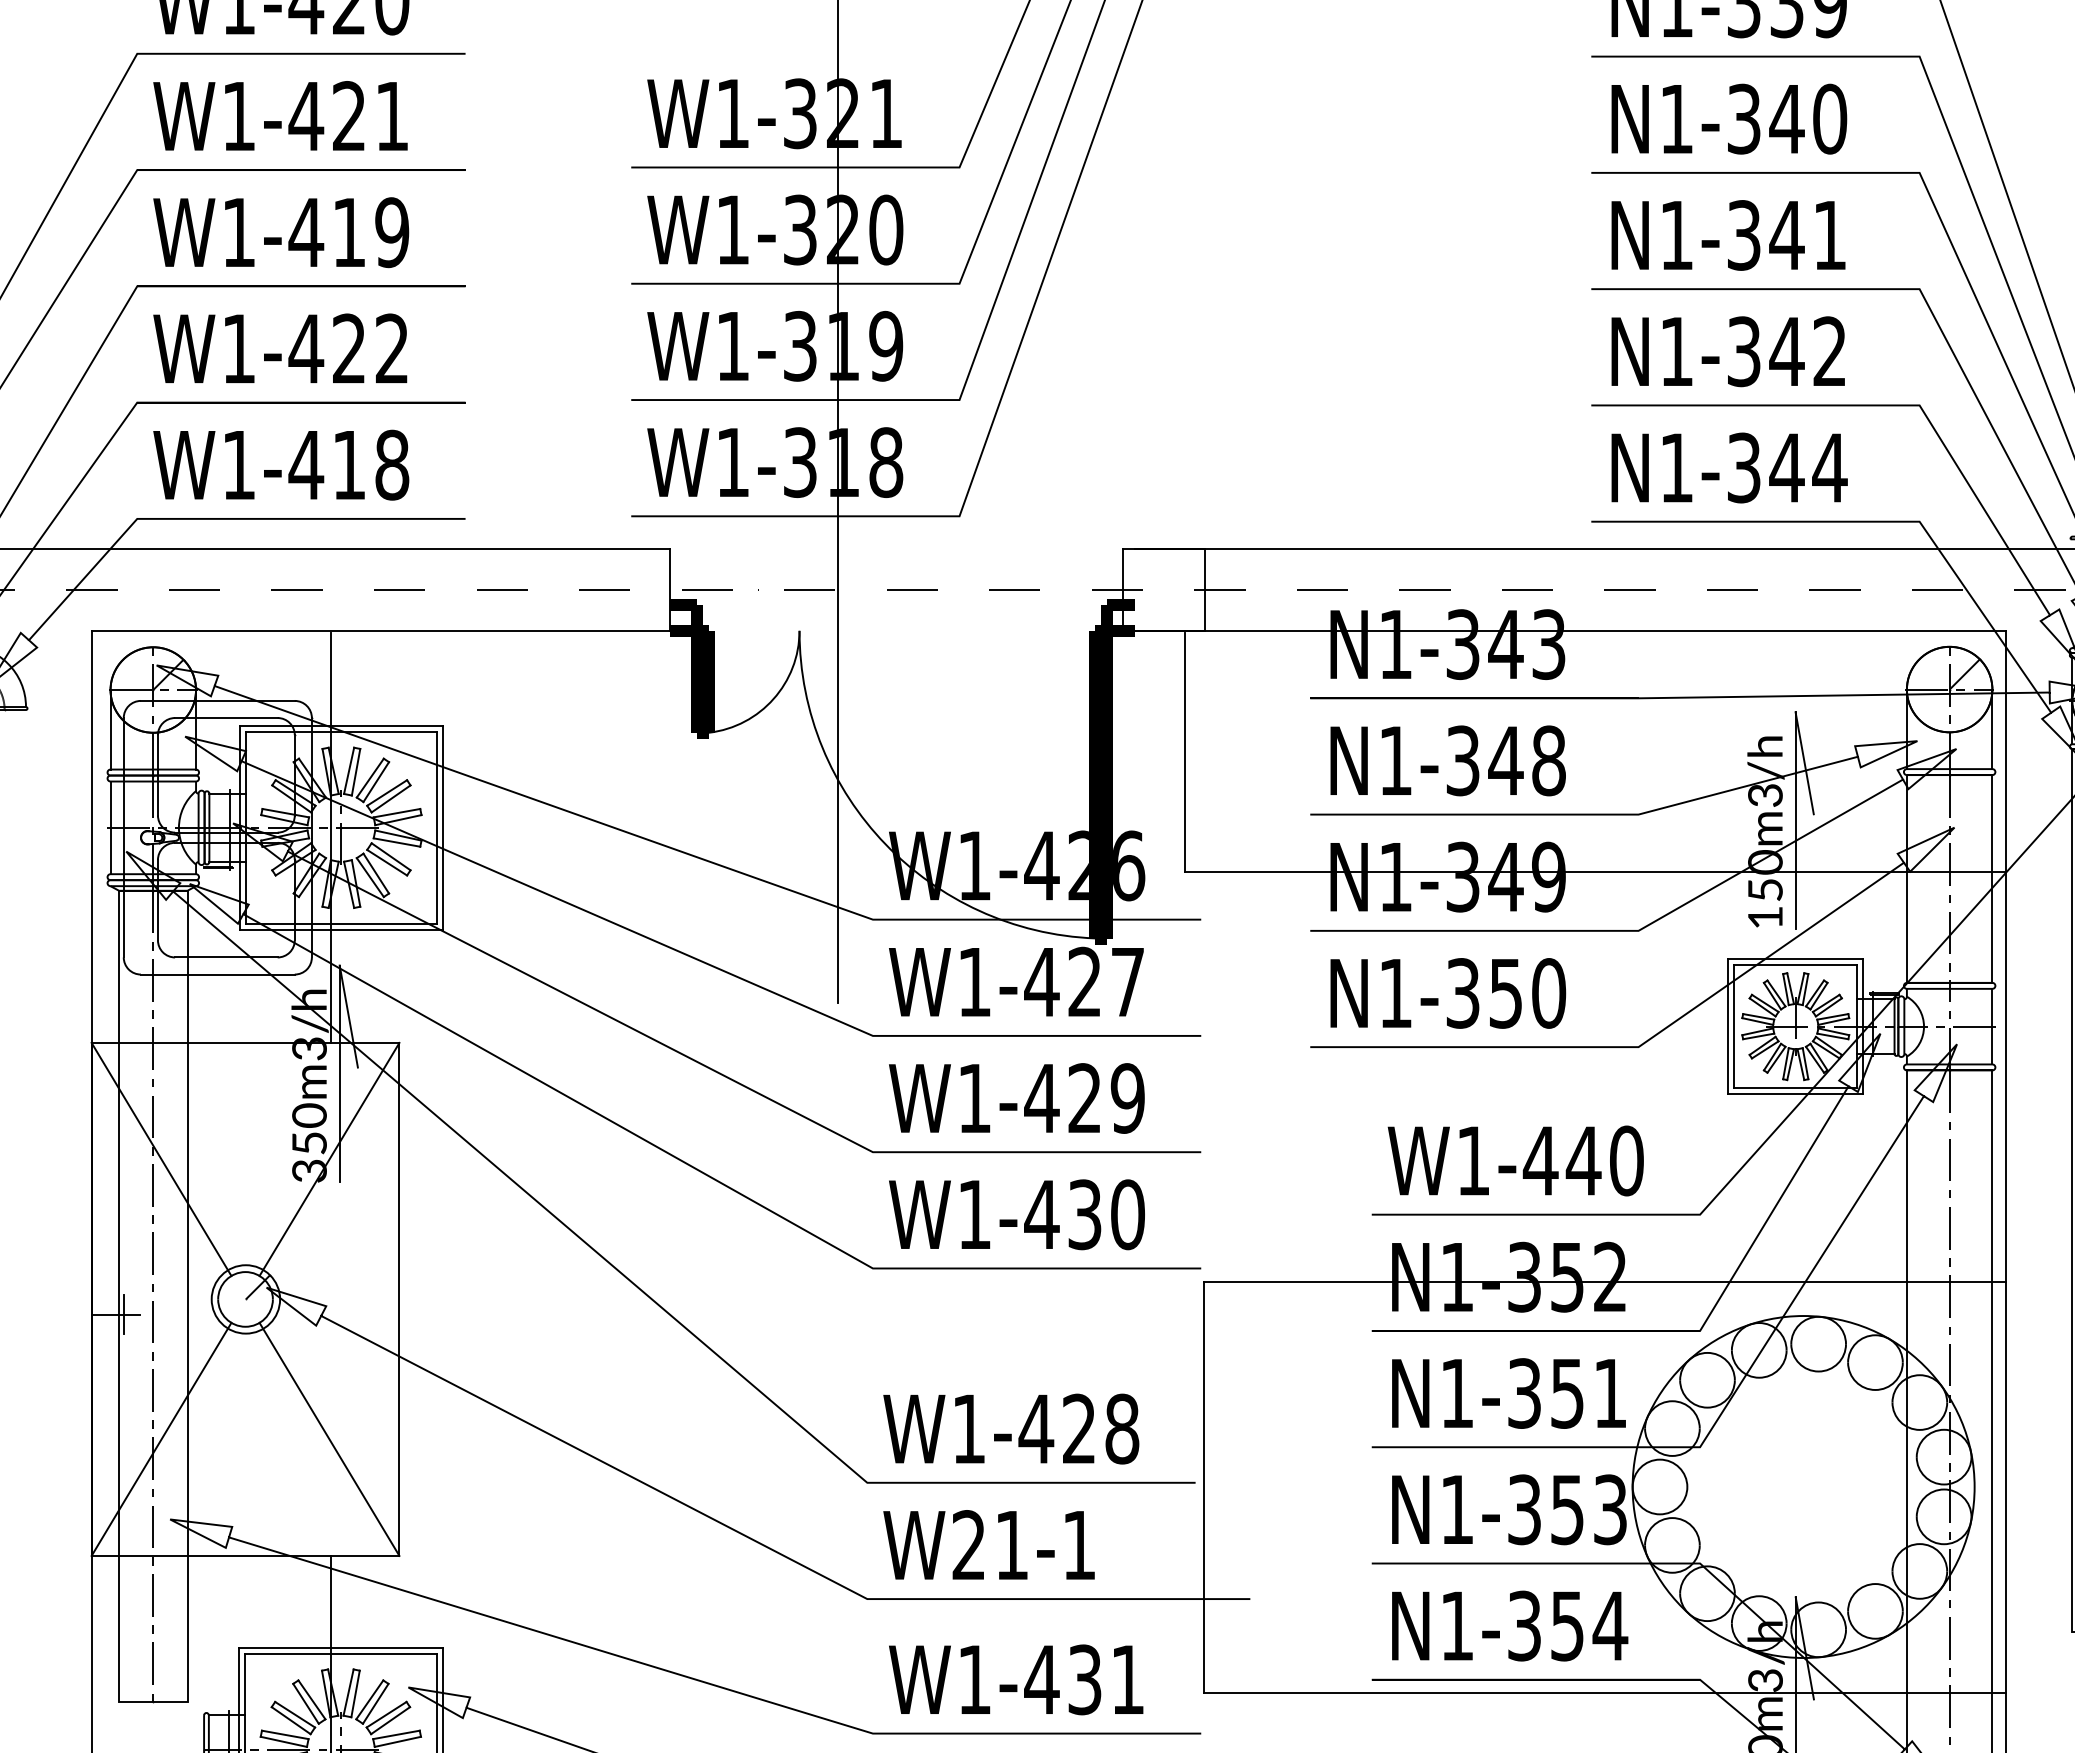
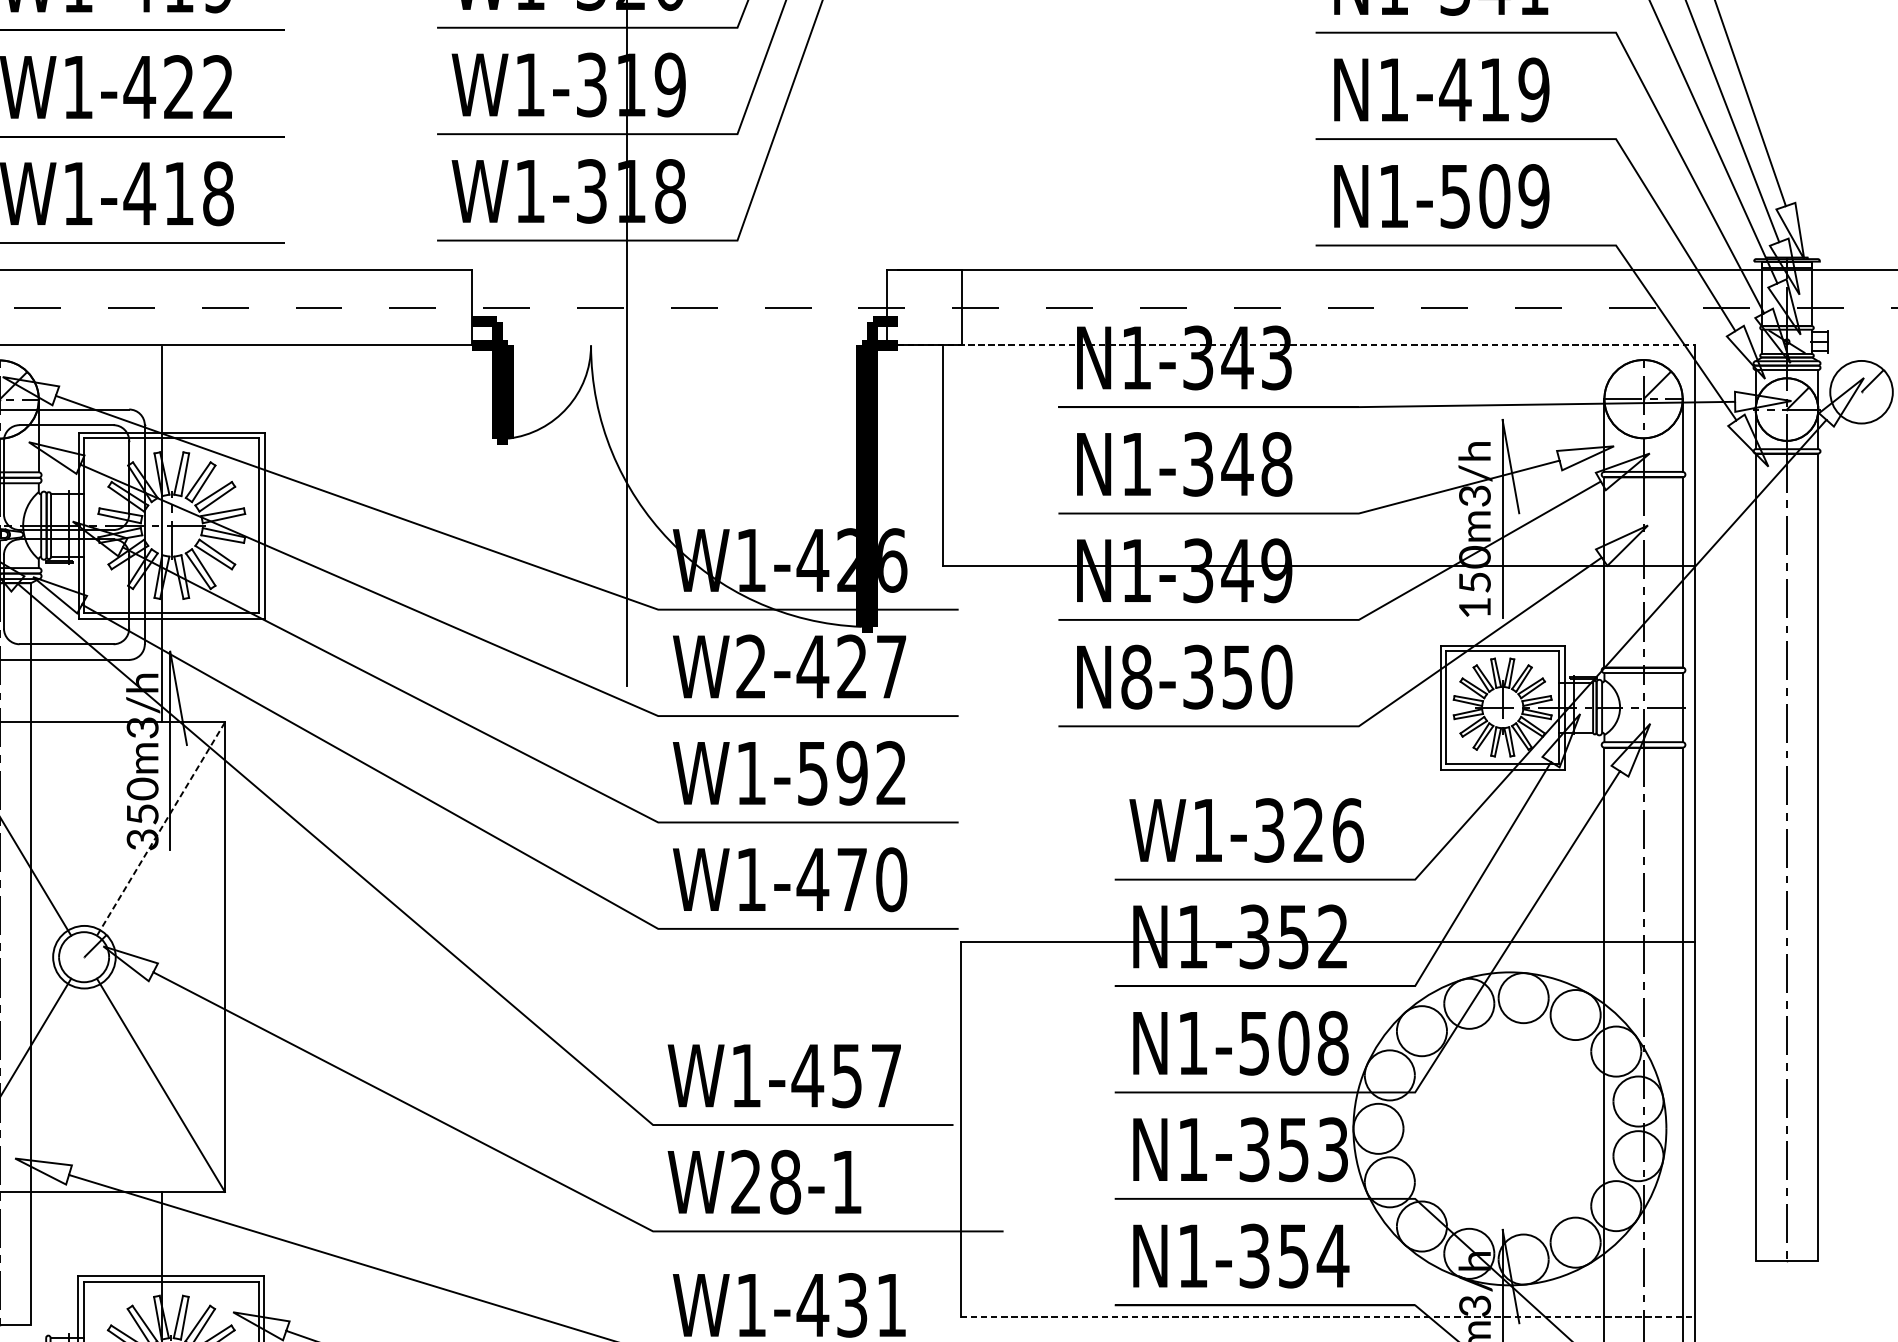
text: (1786, 351) -> (1494, 89), N1-342 -> N1-419
text: (1787, 467) -> (1495, 195), N1-344 -> N1-509
line: (1570, 630) -> (1296, 345), solid -> dashed
text: (974, 981) -> (751, 666), W1-427 -> W2-427
text: (1395, 993) -> (1136, 677), N1-350 -> N8-350
text: (1084, 1098) -> (851, 773), W1-429 -> W1-592
line: (329, 1159) -> (160, 829), solid -> dashed
text: (1583, 1160) -> (1308, 830), W1-440 -> W1-326
text: (1084, 1214) -> (851, 879), W1-430 -> W1-470
text: (1567, 1393) -> (1293, 1043), N1-351 -> N1-508
text: (1101, 1428) -> (867, 1075), W1-428 -> W1-457
text: (1011, 1545) -> (785, 1182), W21-1 -> W28-1
line: (1605, 1692) -> (1328, 1316), solid -> dashed

